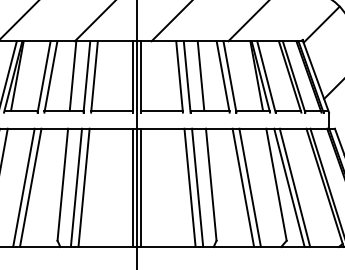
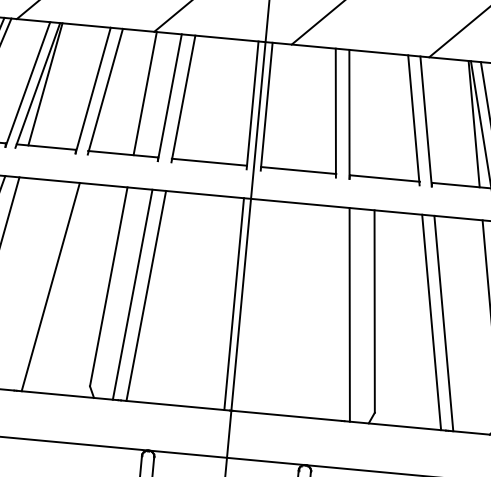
line: (200, 75) -> (373, 114), removed
line: (23, 187) -> (37, 285), removed
line: (140, 187) -> (247, 304), removed
line: (189, 187) -> (335, 312), removed

